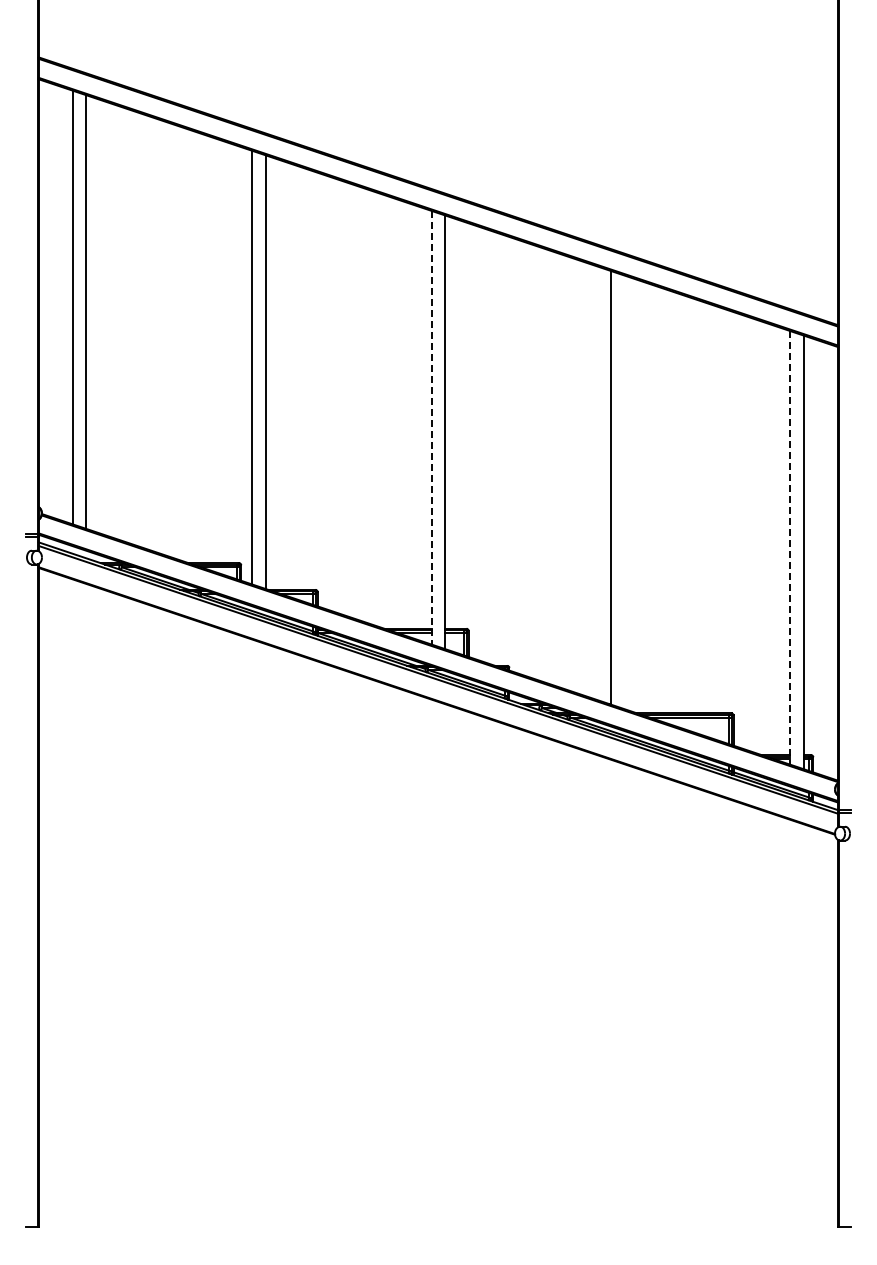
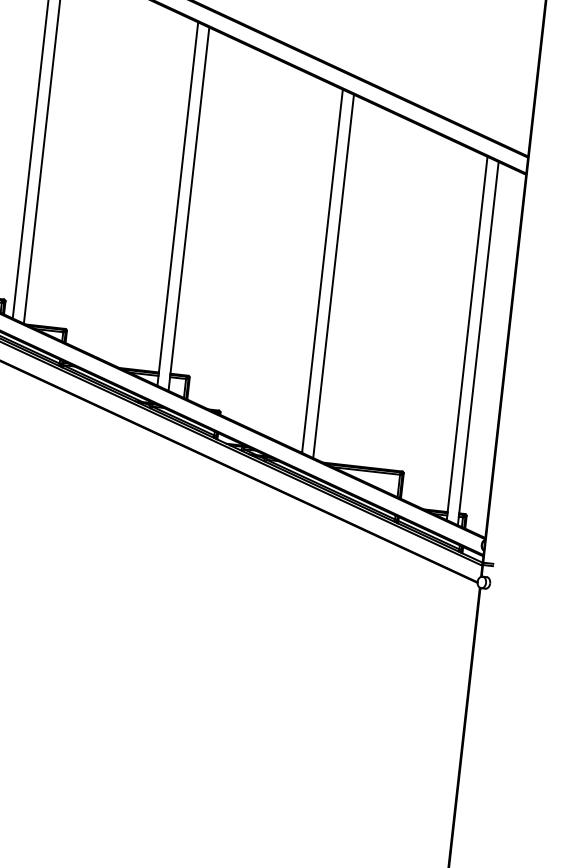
line: (431, 427) -> (177, 203), dashed -> solid
line: (624, 492) -> (333, 276), added
line: (790, 547) -> (467, 338), dashed -> solid

